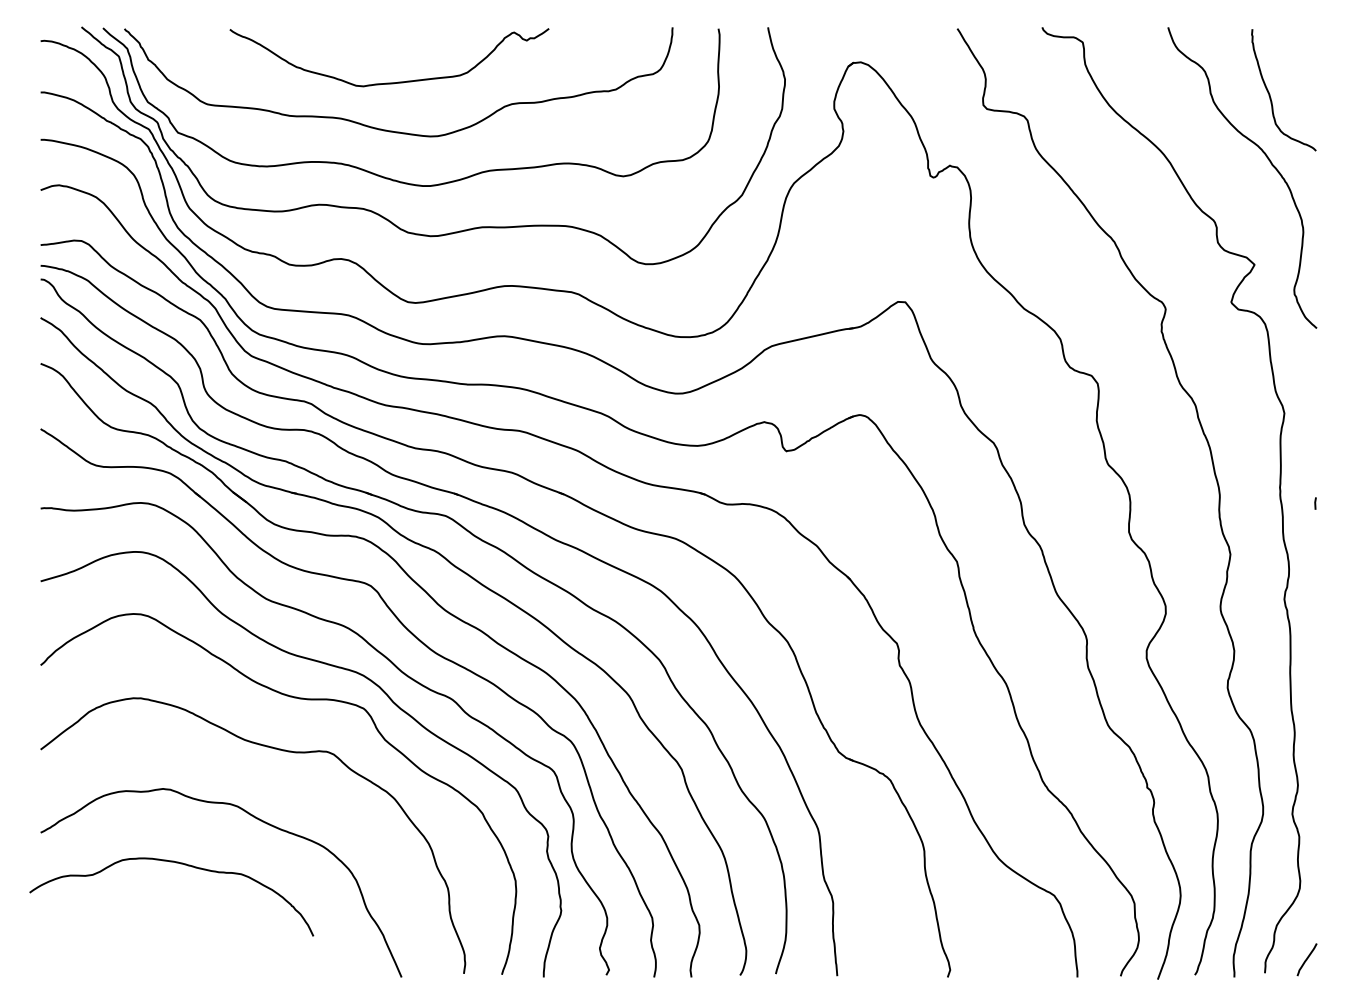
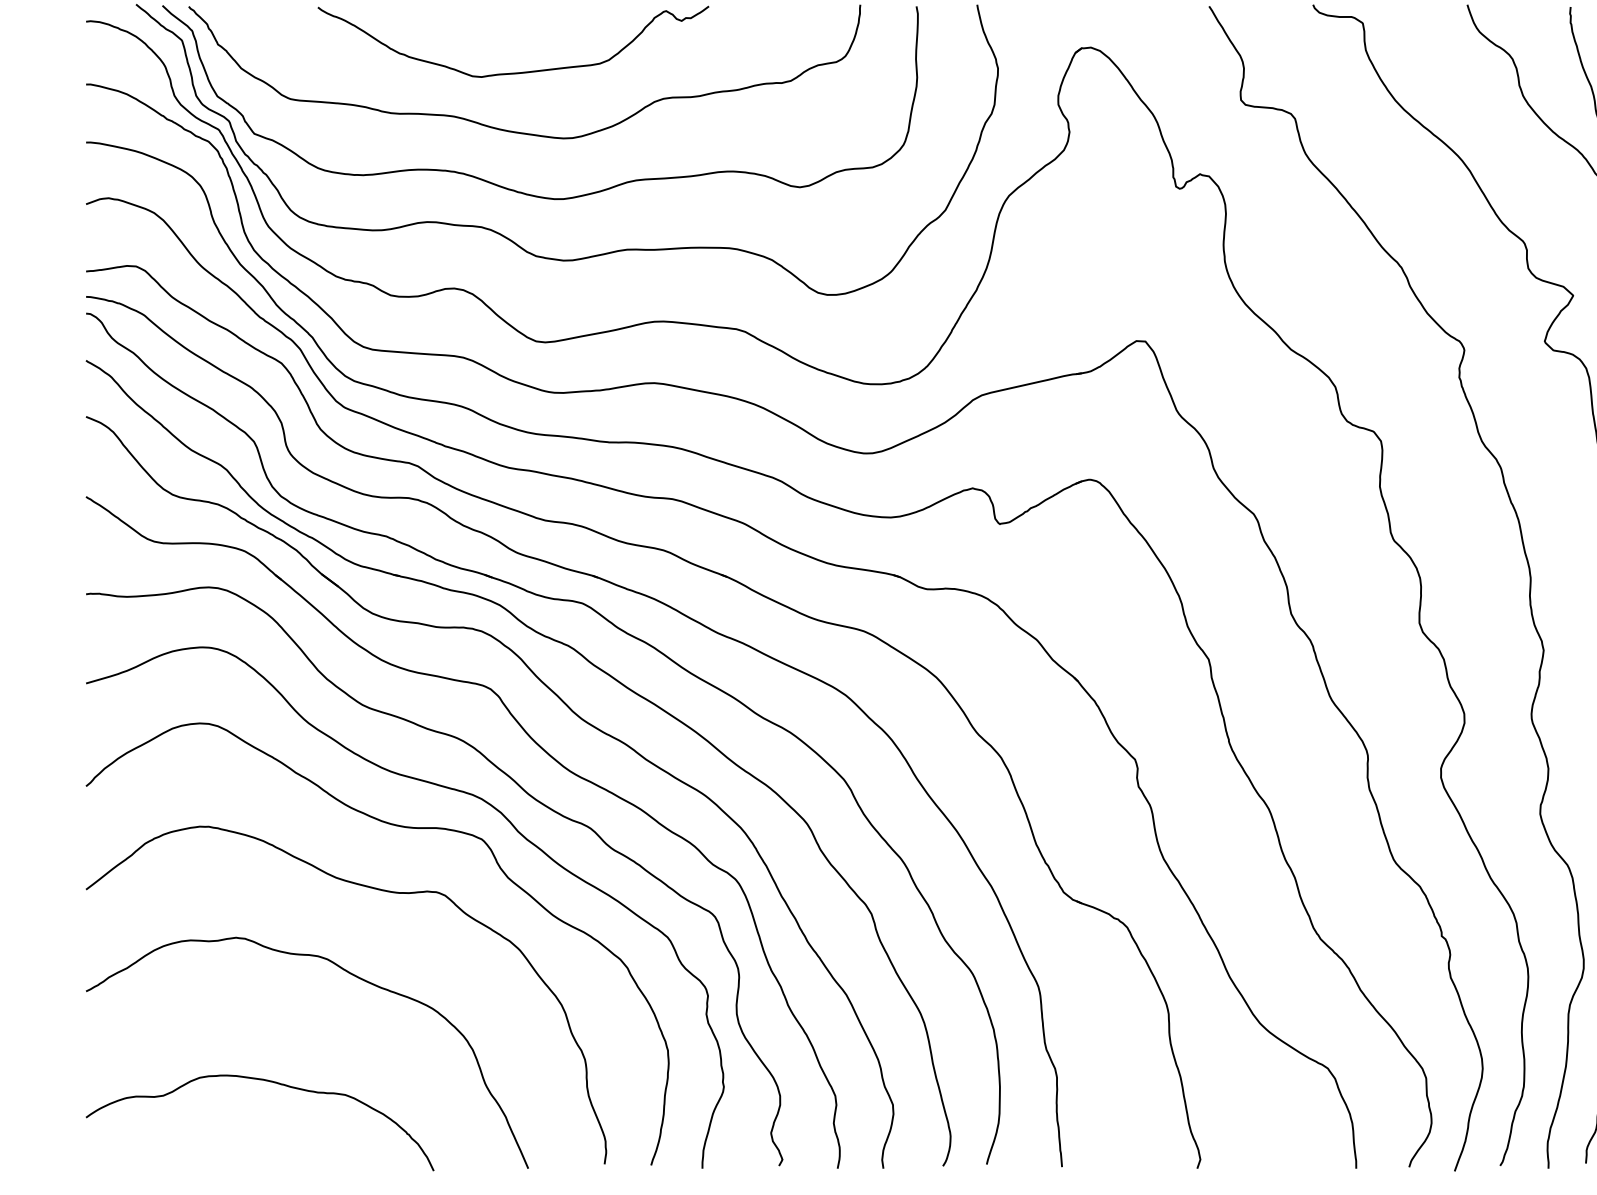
curve: (180, 864) -> (270, 1083), moved

